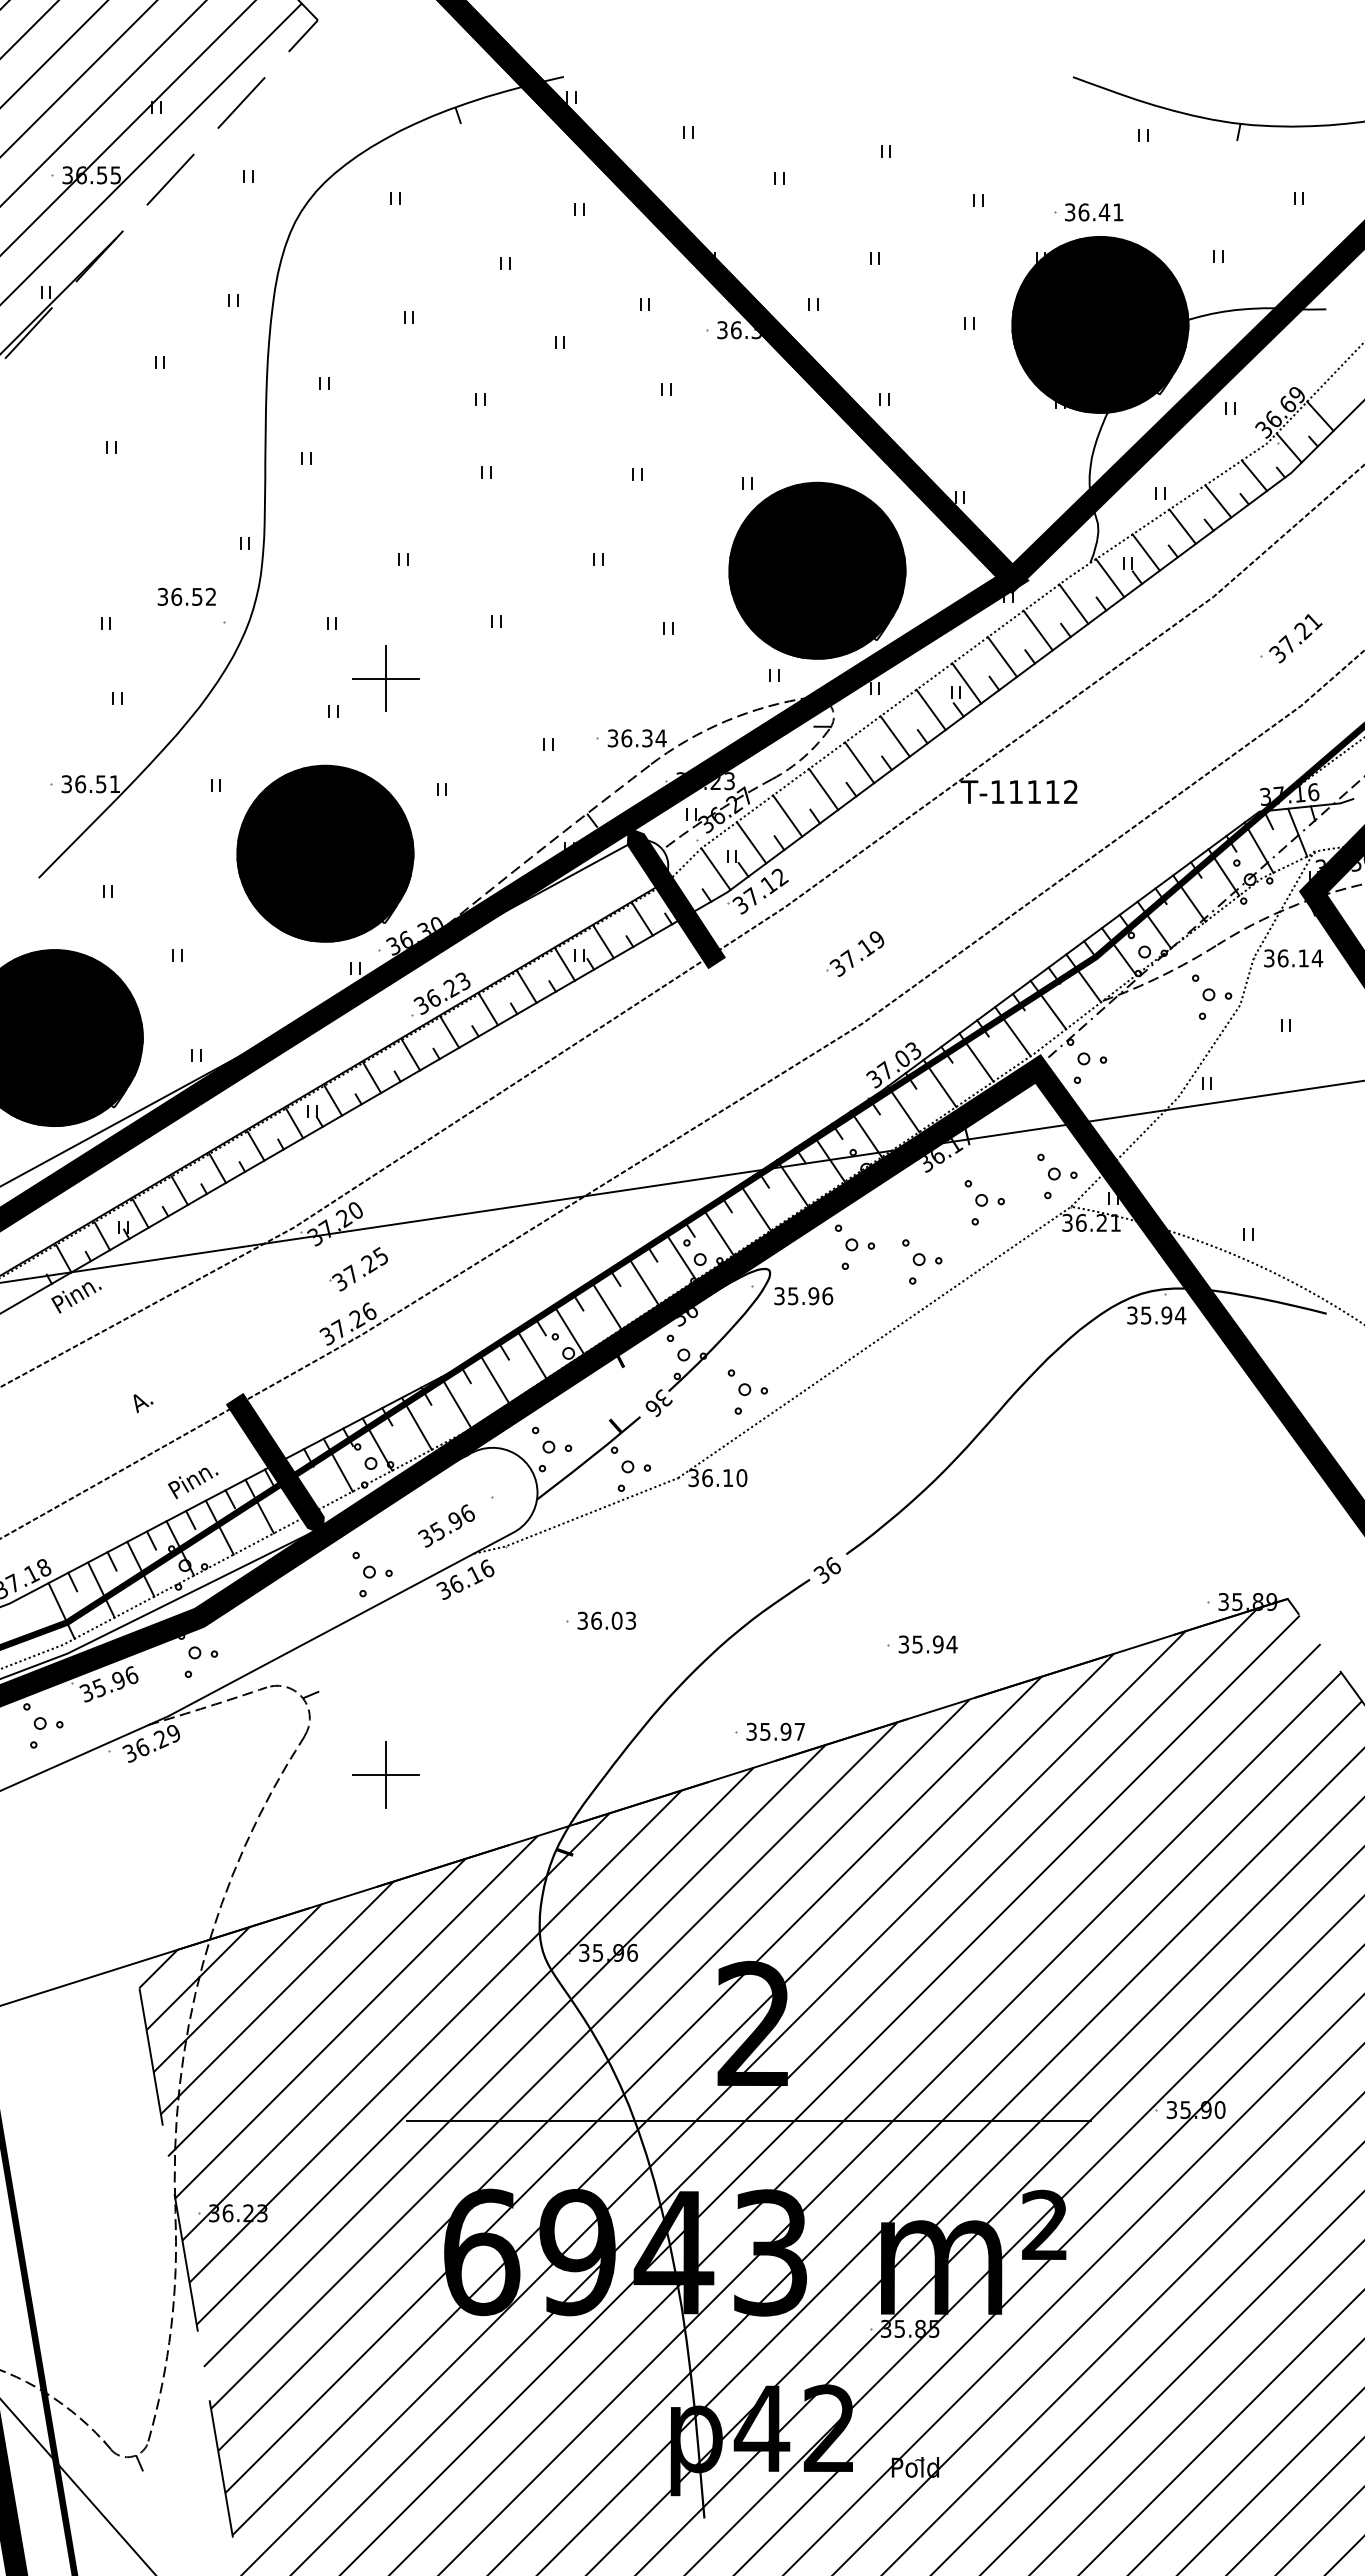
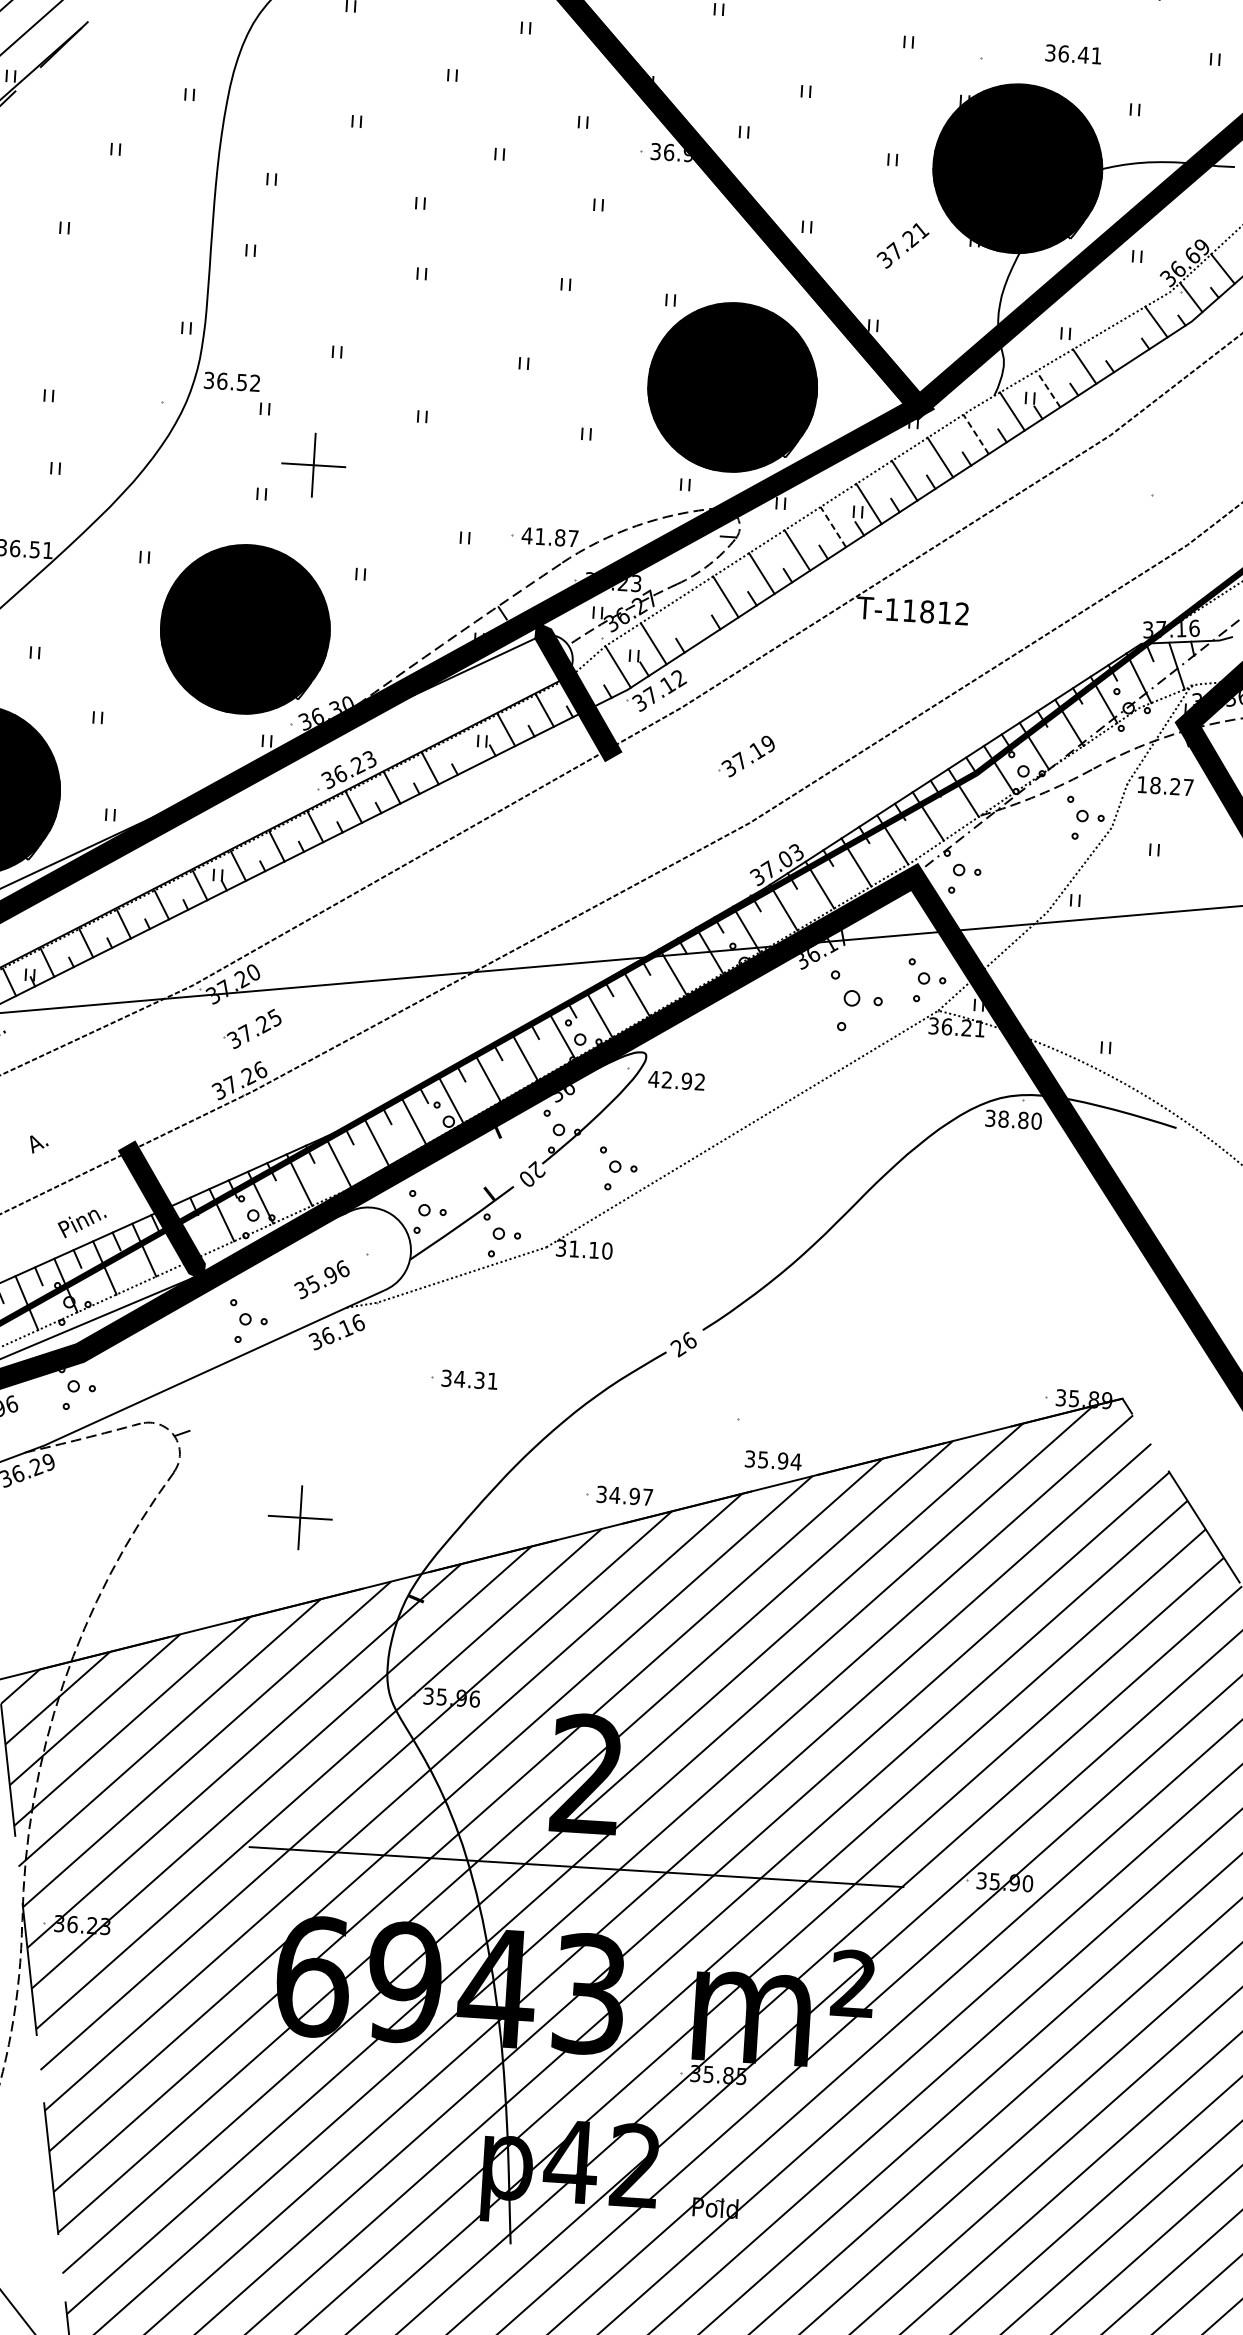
text: (1094, 212) -> (1073, 54), moved
text: (756, 332) -> (688, 155), 36.35 -> 36.95
line: (1218, 501) -> (1120, 344), removed
line: (1146, 552) -> (1048, 389), solid -> dashed
text: (186, 596) -> (231, 381), moved
line: (1073, 603) -> (975, 433), solid -> dashed
text: (1295, 638) -> (902, 245), moved
line: (931, 709) -> (833, 526), solid -> dashed
text: (636, 738) -> (549, 537), 36.34 -> 41.87
text: (1034, 792) -> (927, 612), T-11112 -> T-11812
line: (787, 815) -> (689, 619), removed
text: (1293, 958) -> (1165, 786), 36.14 -> 18.27
line: (565, 964) -> (468, 749), removed
part: (984, 1202) -> (855, 1001), size x1.4
part: (854, 1246) -> (728, 1036), removed
part: (922, 1261) -> (792, 1054), removed
text: (803, 1296) -> (676, 1080), 35.96 -> 42.92
text: (1163, 1315) -> (1020, 1120), 35.94 -> 38.80
text: (658, 1402) -> (531, 1173), 36 -> 20
text: (707, 1478) -> (574, 1249), 36.10 -> 31.10
text: (821, 1575) -> (677, 1348), 36 -> 26
text: (613, 1620) -> (476, 1379), 36.03 -> 34.31
text: (927, 1644) -> (772, 1460), moved
text: (765, 1731) -> (615, 1494), 35.97 -> 34.97
part: (385, 1774) -> (299, 1516), moved

